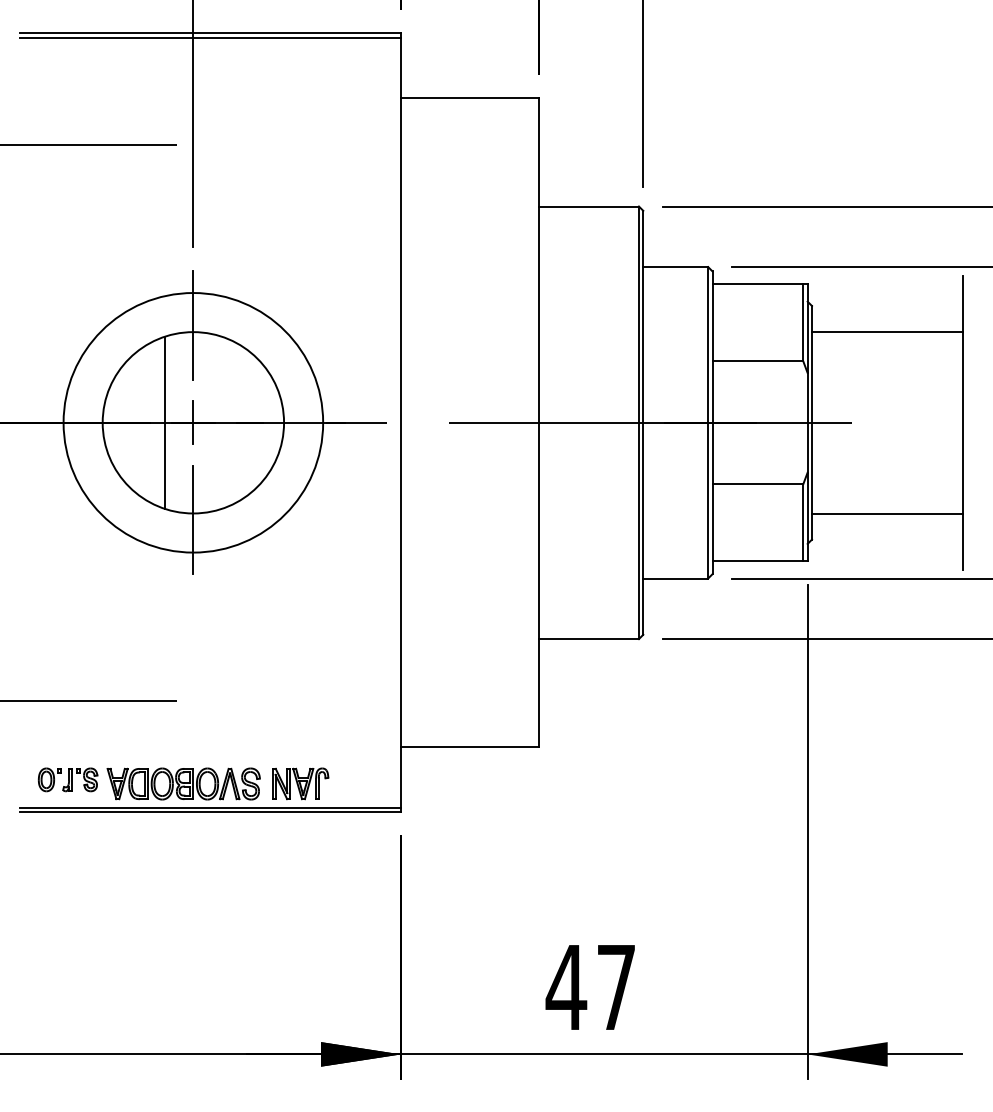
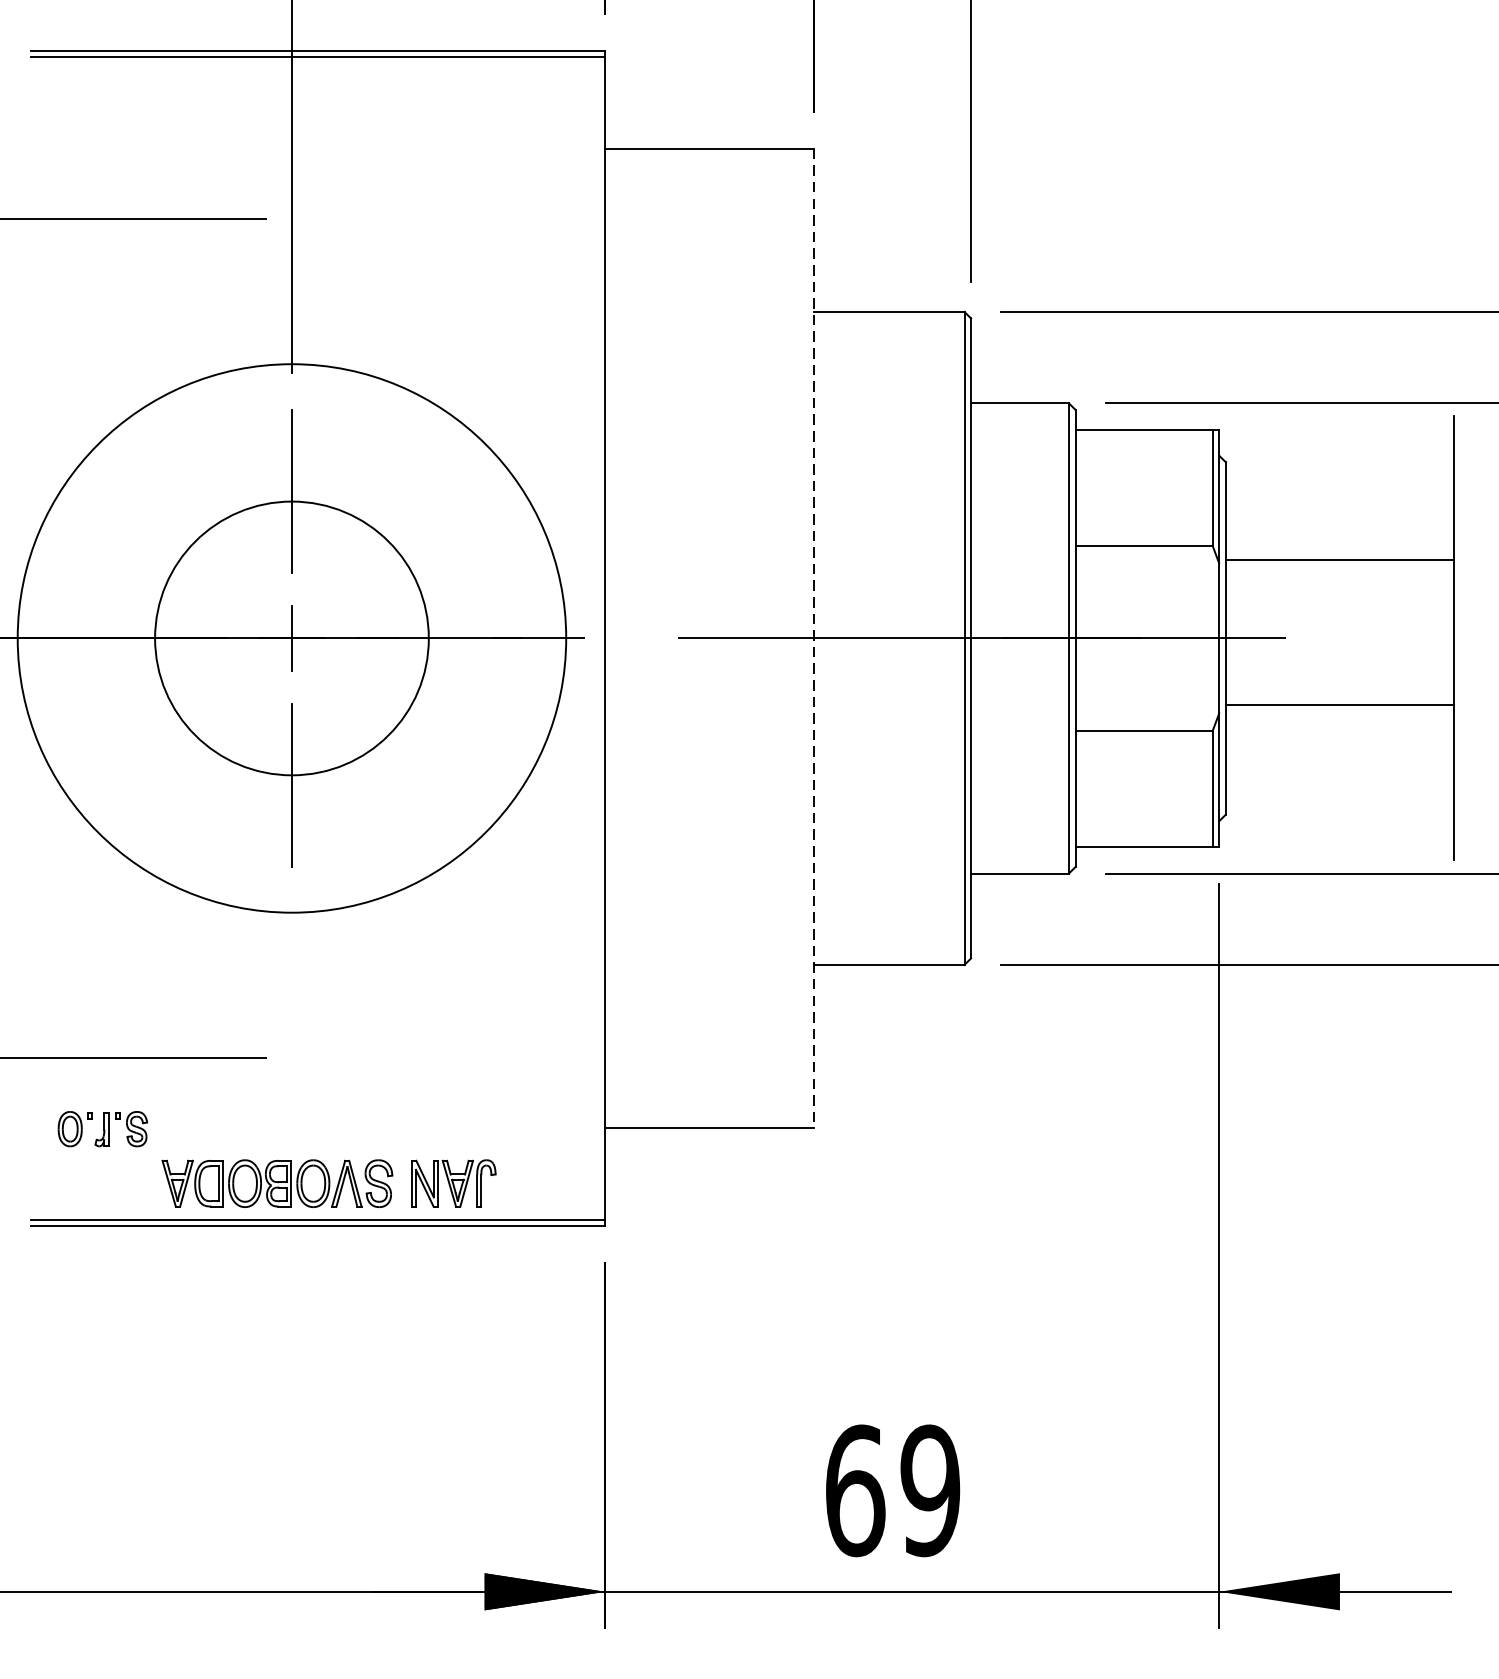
line: (887, 331) -> (1339, 559), moved
line: (165, 422) -> (249, 637), removed
circle: (193, 422) -> (292, 637), size x1.4
line: (539, 423) -> (814, 639), solid -> dashed
line: (887, 513) -> (1339, 704), moved
part: (67, 779) -> (101, 1128), moved
text: (590, 987) -> (891, 1490), 47 -> 69

